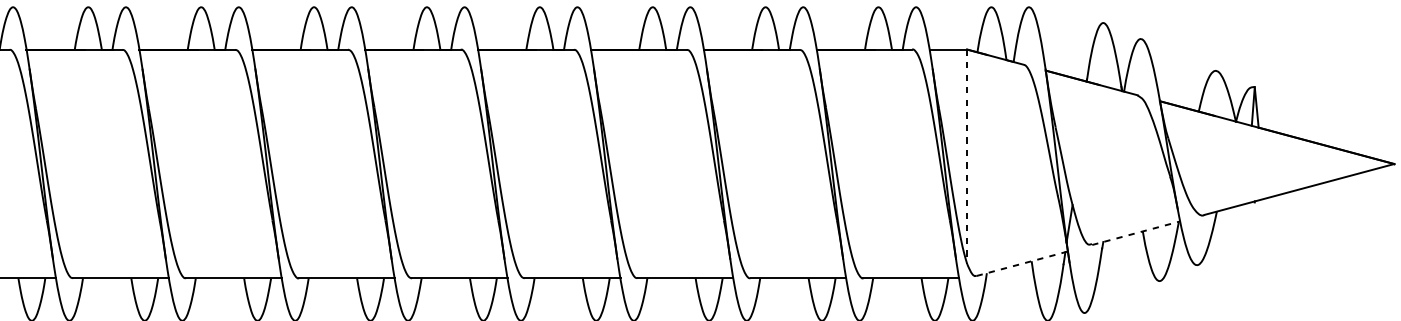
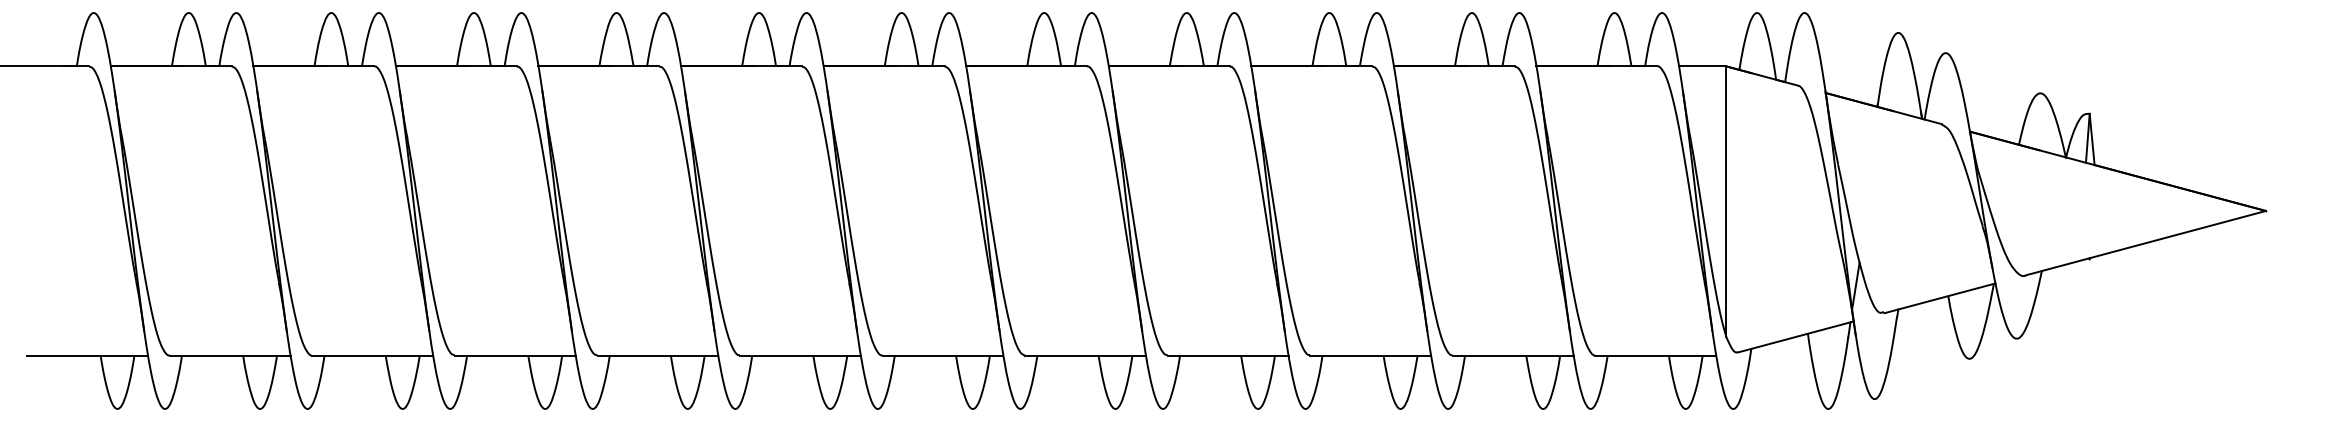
line: (967, 157) -> (1726, 202), dashed -> solid
line: (1135, 233) -> (1939, 298), dashed -> solid
line: (1022, 263) -> (1796, 336), dashed -> solid

